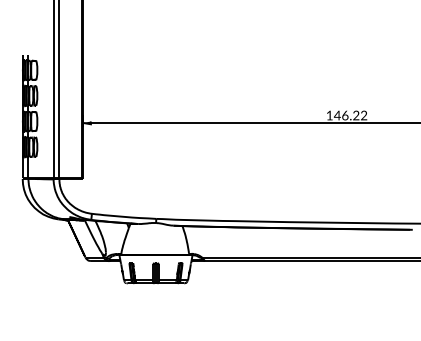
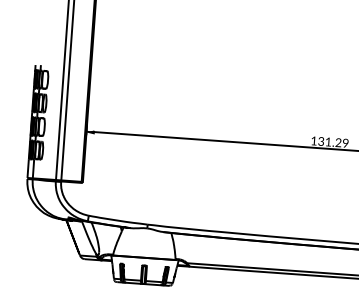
text: (350, 115) -> (333, 142), 146.22 -> 131.29

